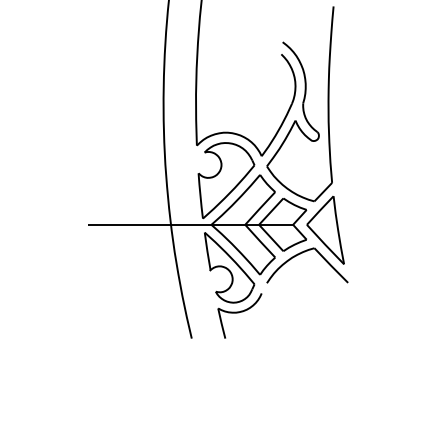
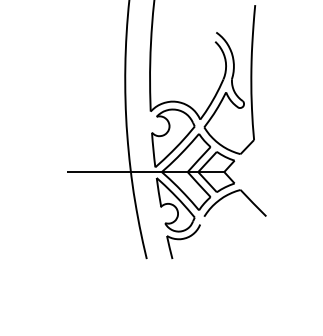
part: (325, 229) -> (249, 175), removed

